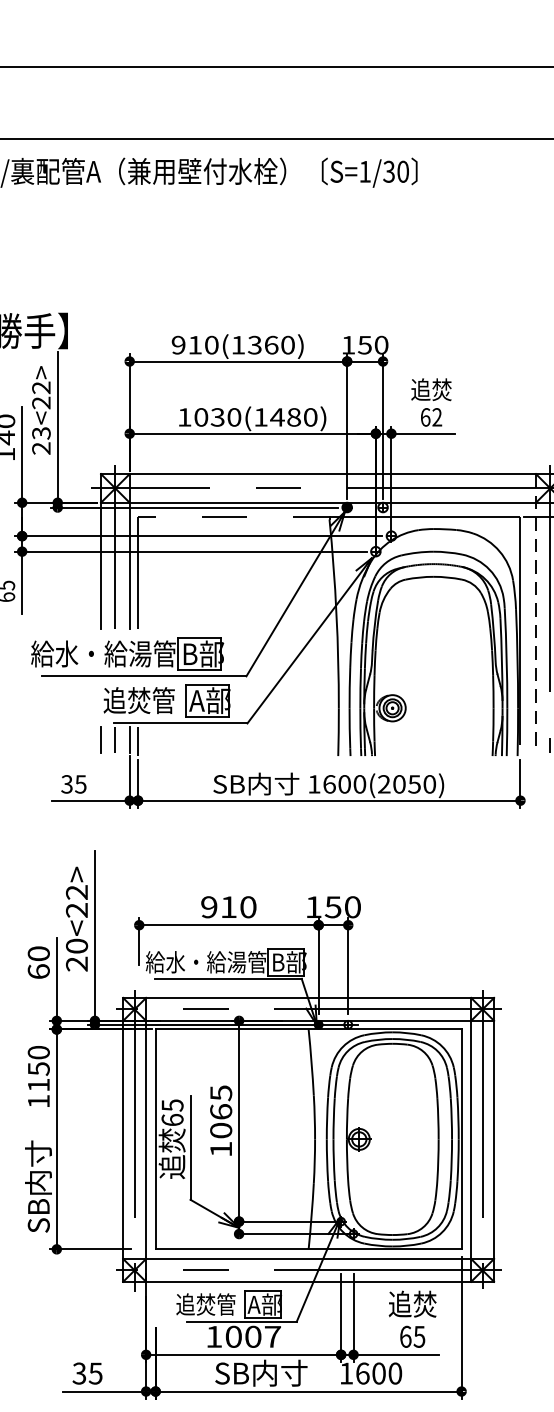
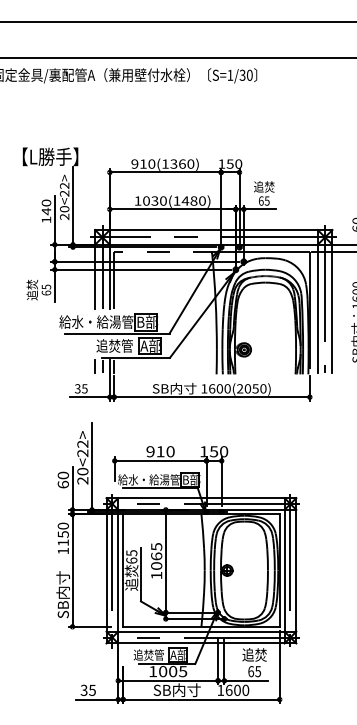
text: (435, 416) -> (266, 200), 62 -> 65
text: (41, 433) -> (64, 209), 23<22> -> 20<22>
line: (535, 613) -> (317, 301), dashed -> solid
text: (273, 1336) -> (183, 671), 1007 -> 1005

